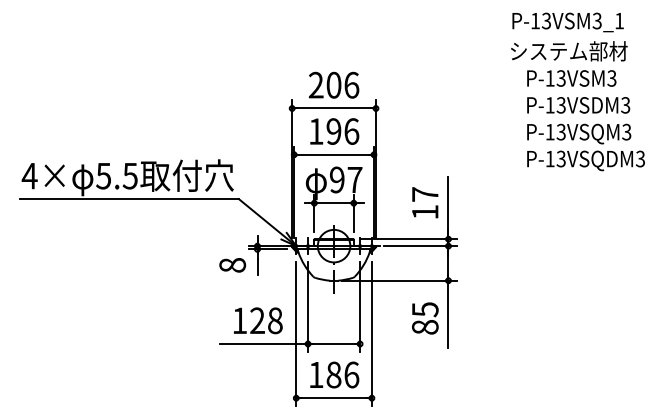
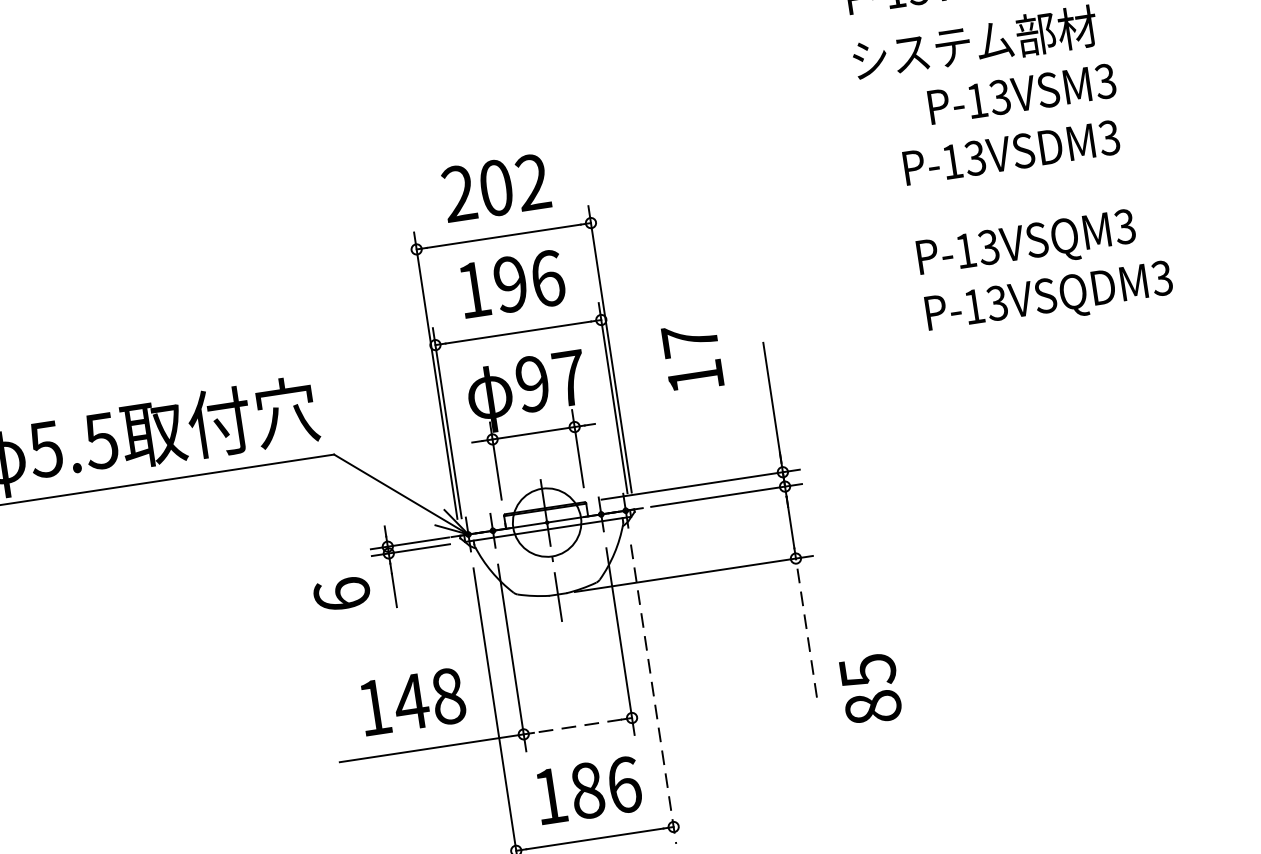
text: (571, 78) -> (1021, 94), moved
text: (351, 84) -> (532, 180), 206 -> 202
text: (585, 147) -> (1044, 271), moved
text: (425, 202) -> (693, 356), moved
text: (232, 264) -> (341, 592), 8 -> 6
line: (448, 313) -> (806, 626), solid -> dashed
text: (425, 318) -> (871, 689), moved
text: (257, 320) -> (411, 701), 128 -> 148
line: (371, 334) -> (652, 694), solid -> dashed
line: (333, 344) -> (576, 727), solid -> dashed

